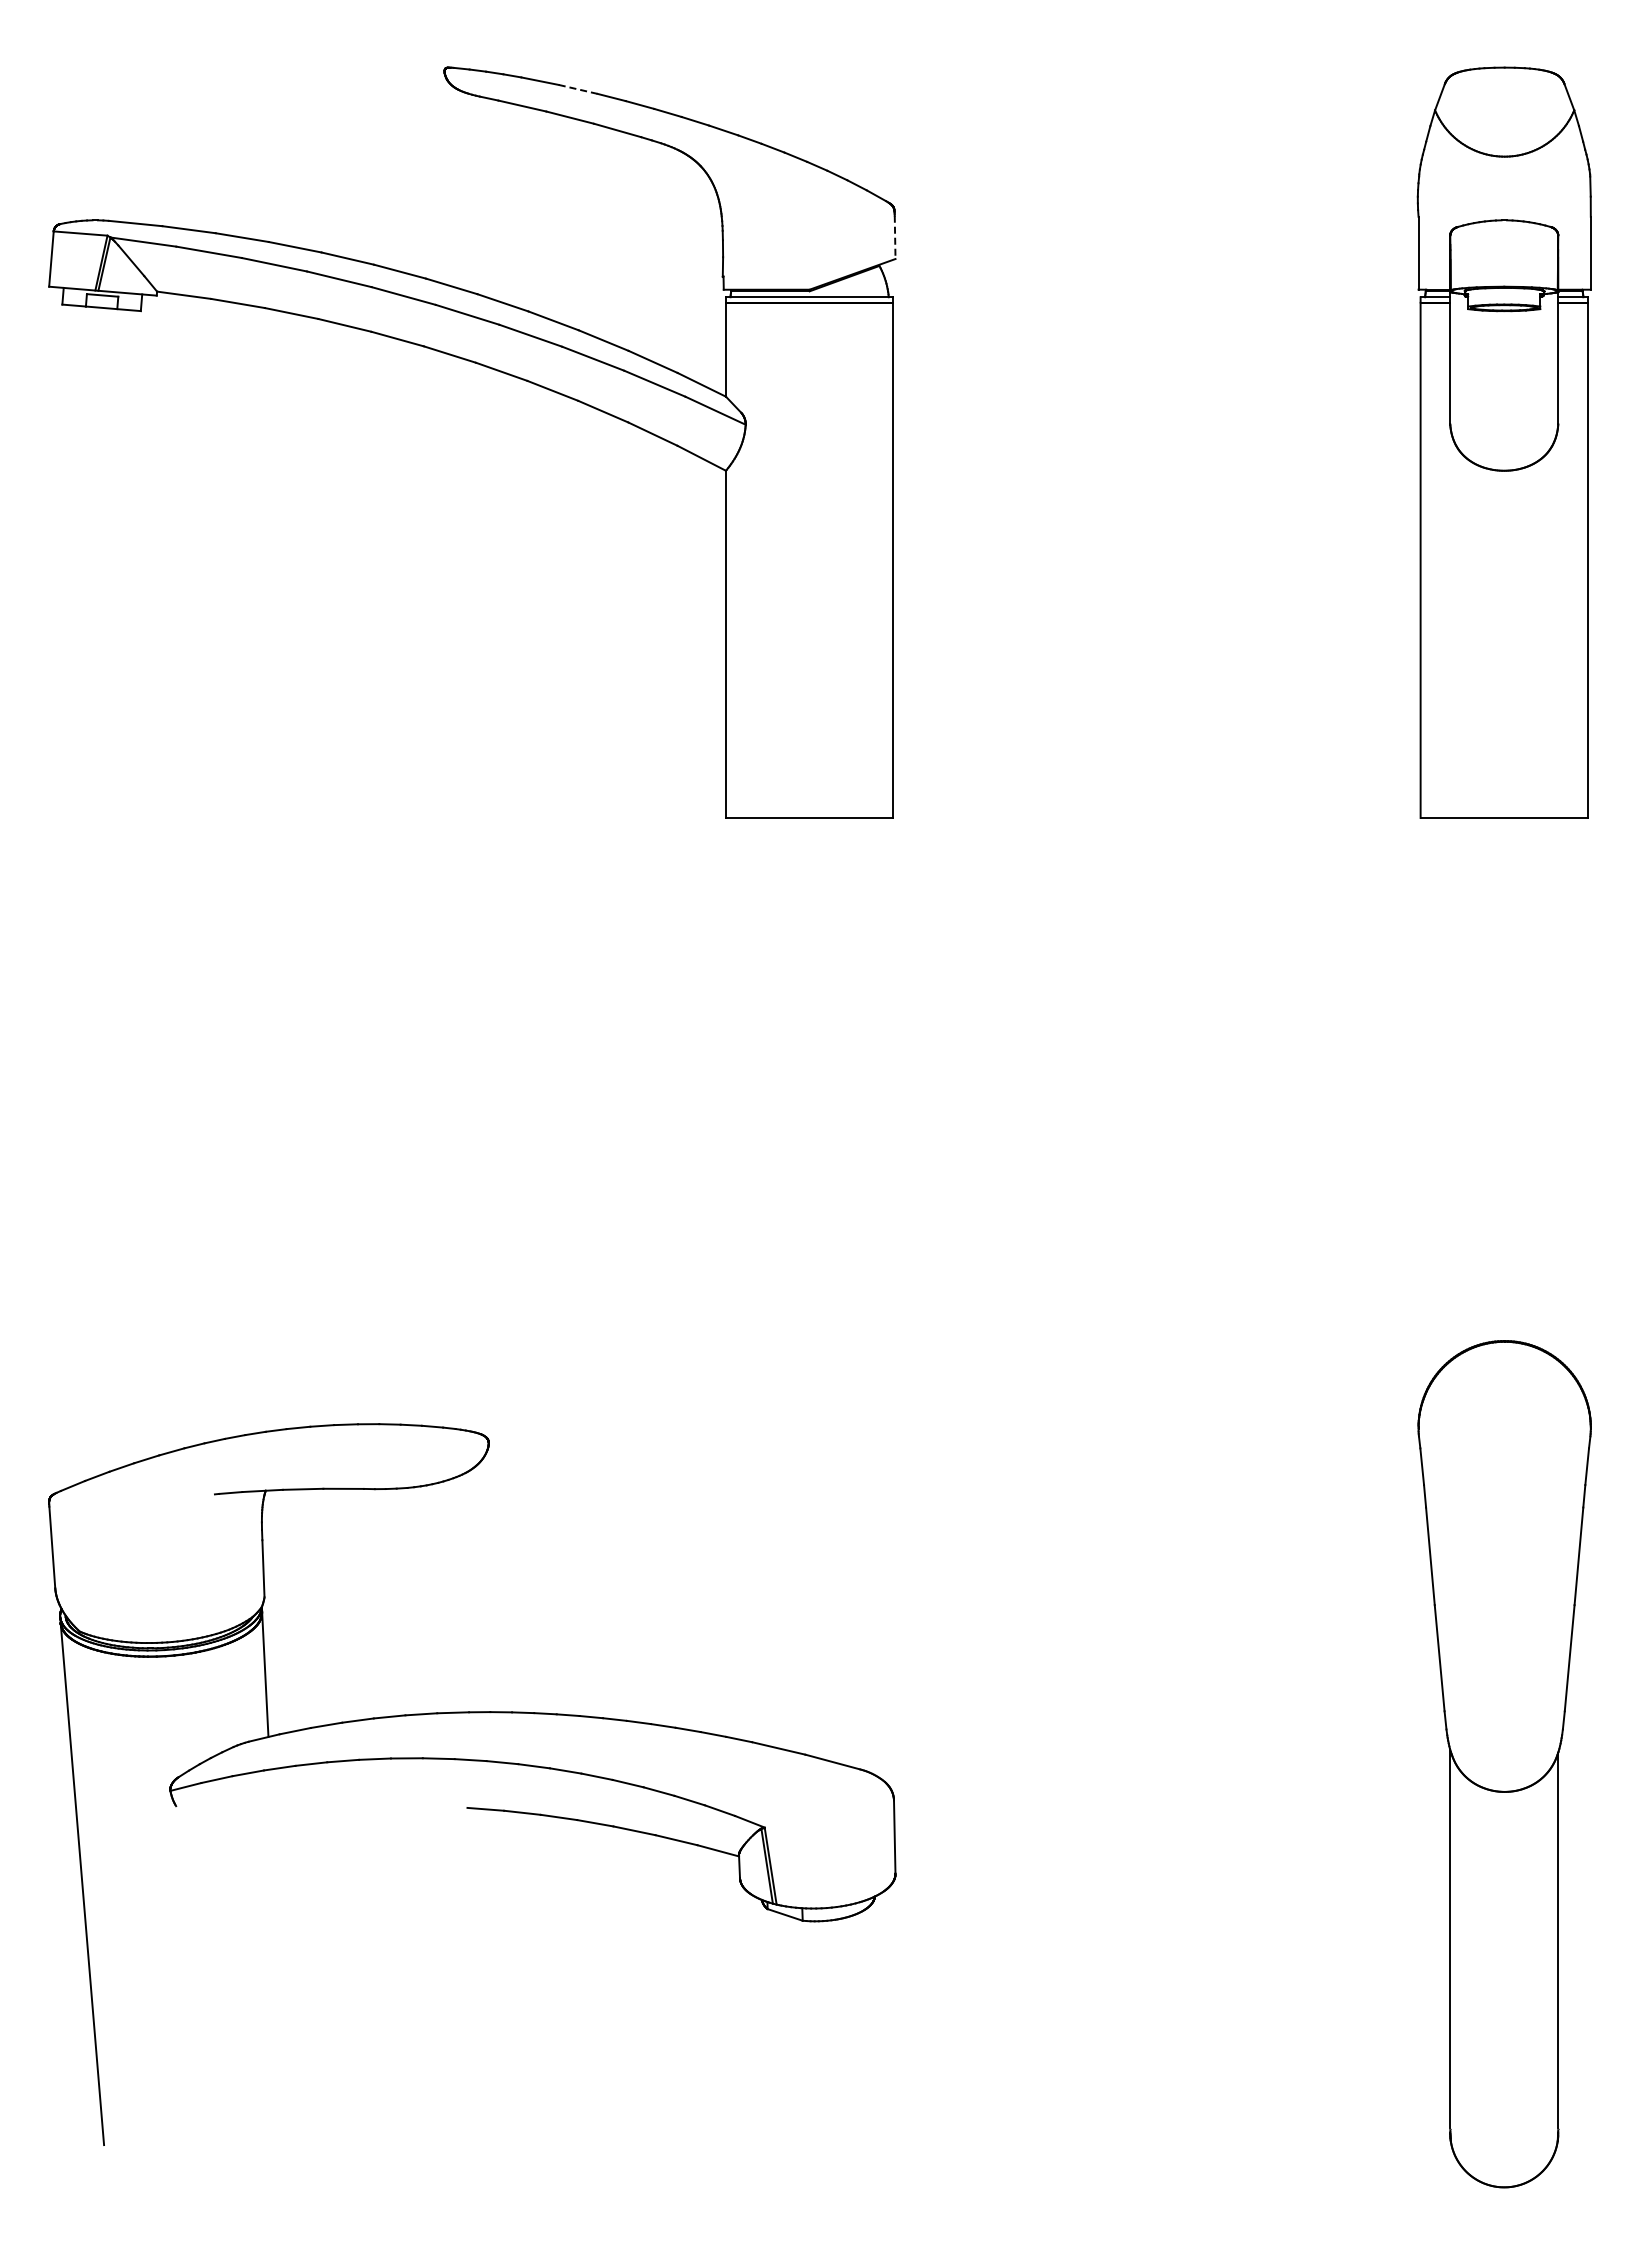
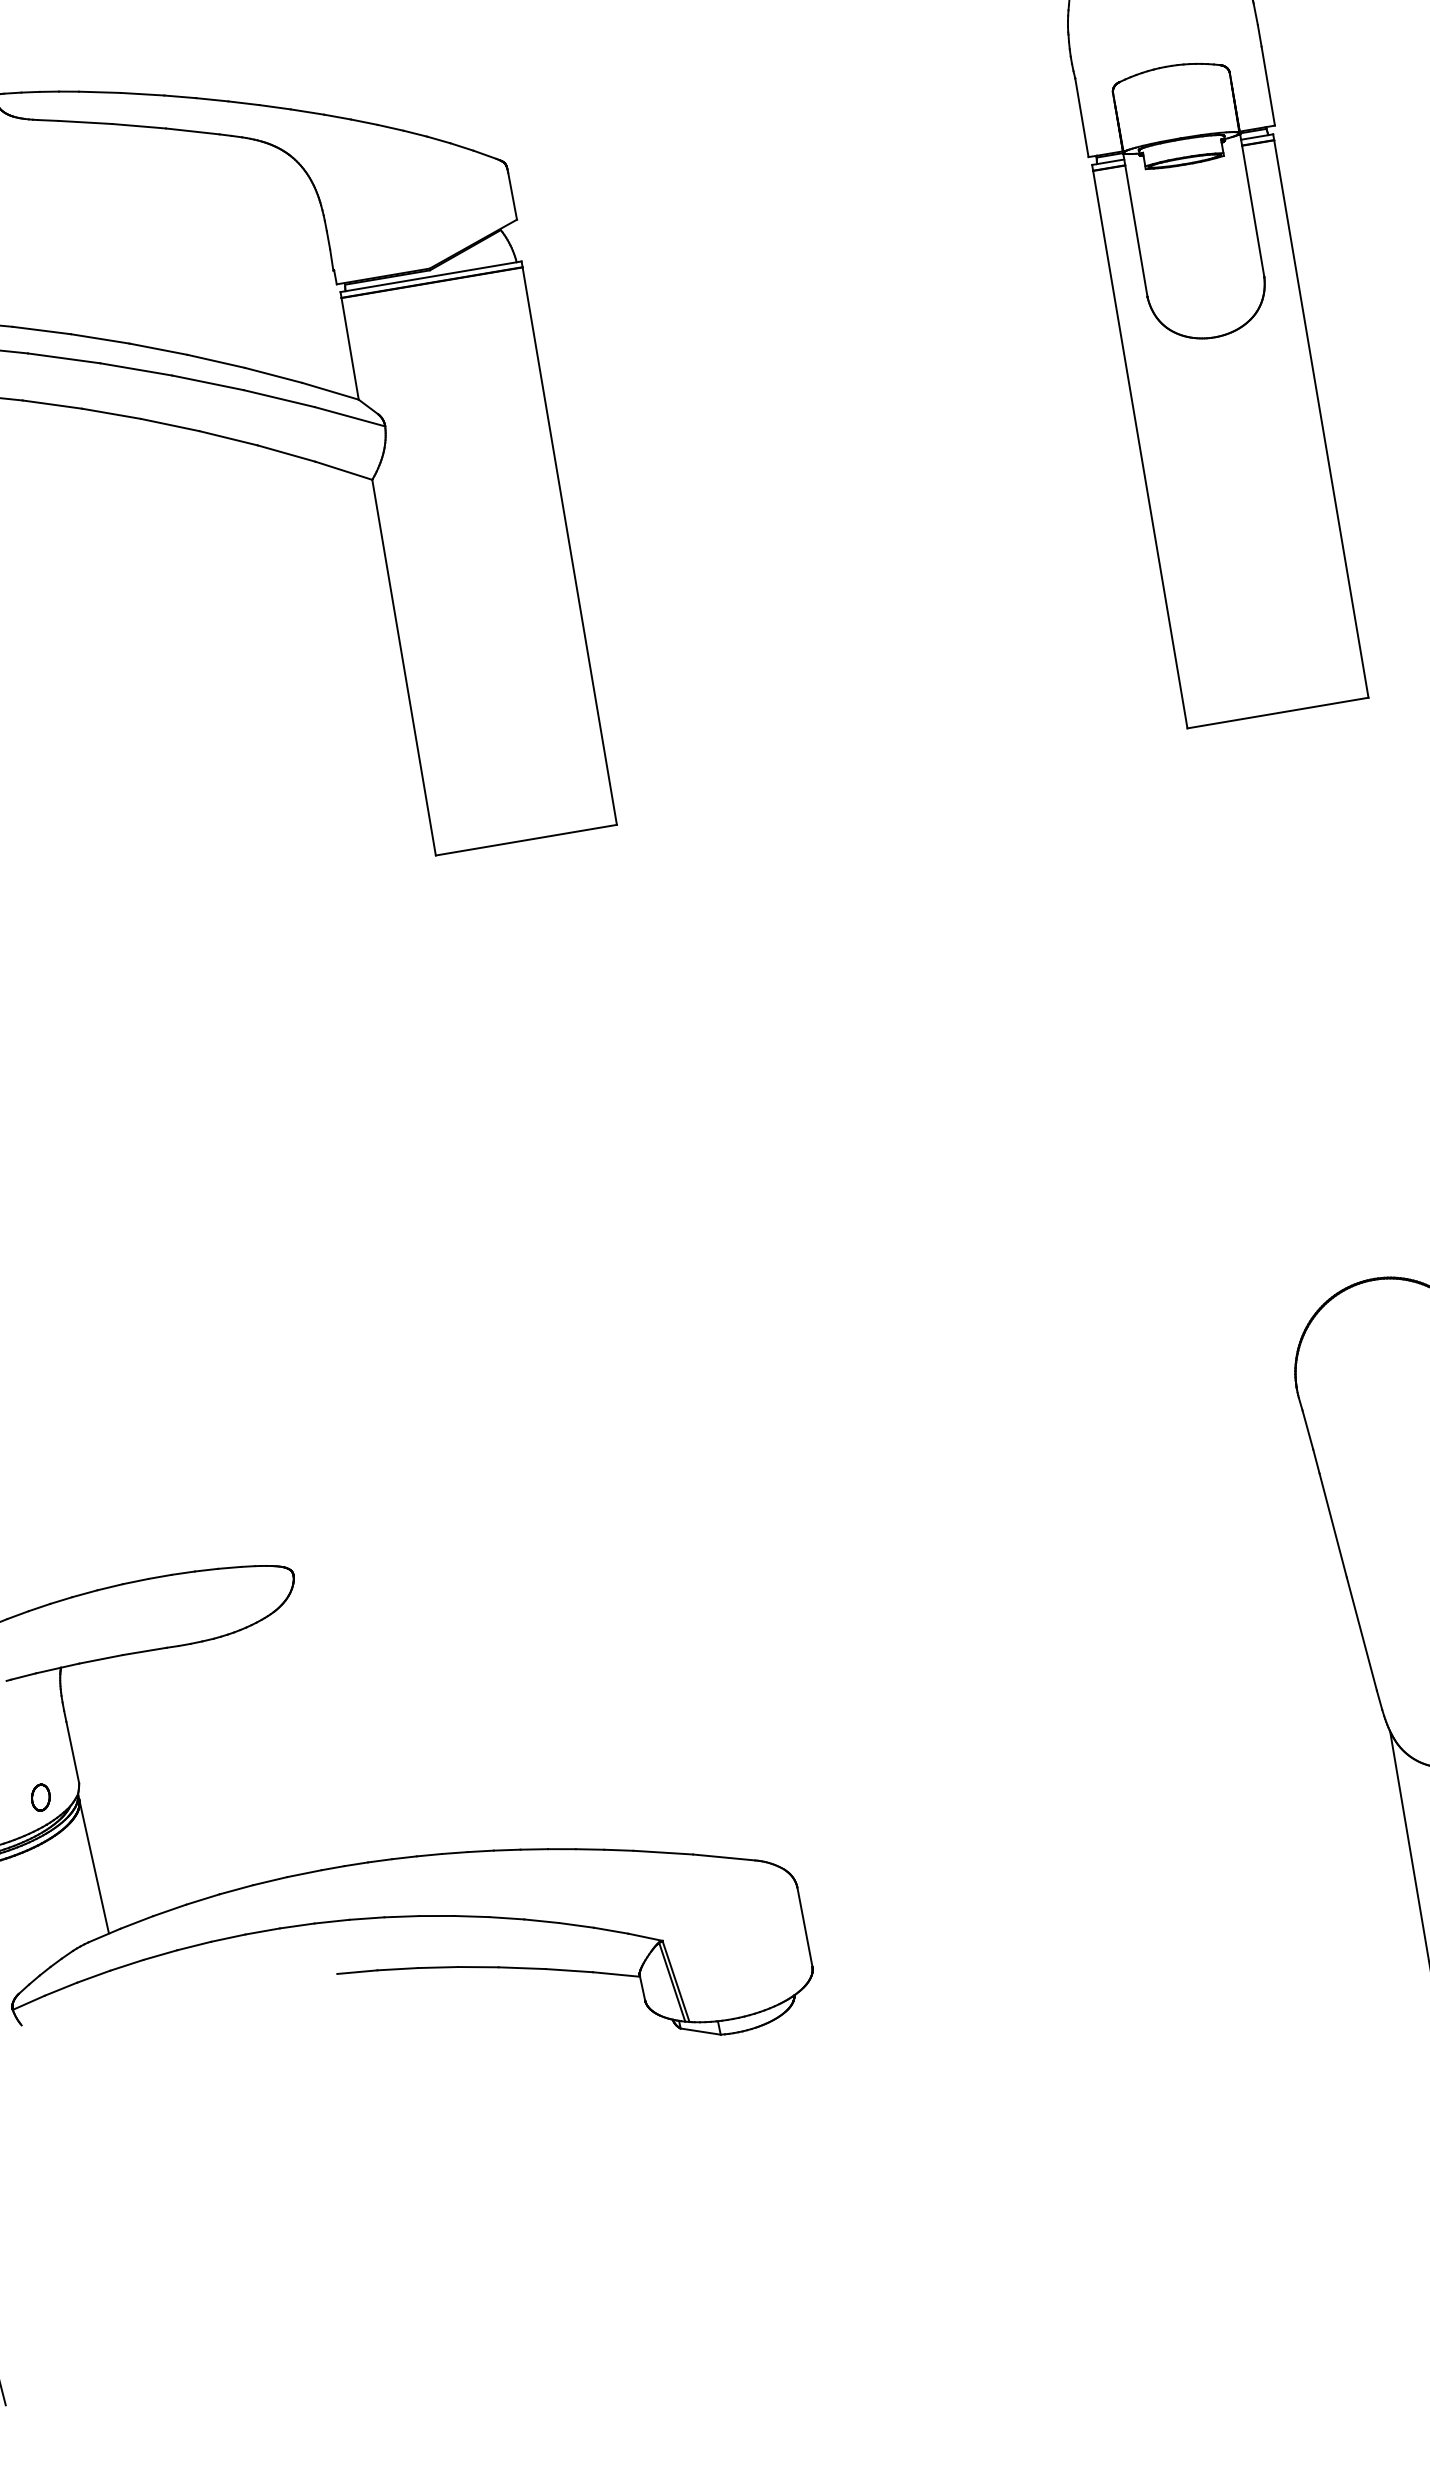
line: (578, 89) -> (142, 94), dashed -> solid
line: (895, 237) -> (513, 196), dashed -> solid
part: (227, 1604) -> (40, 1797), added

